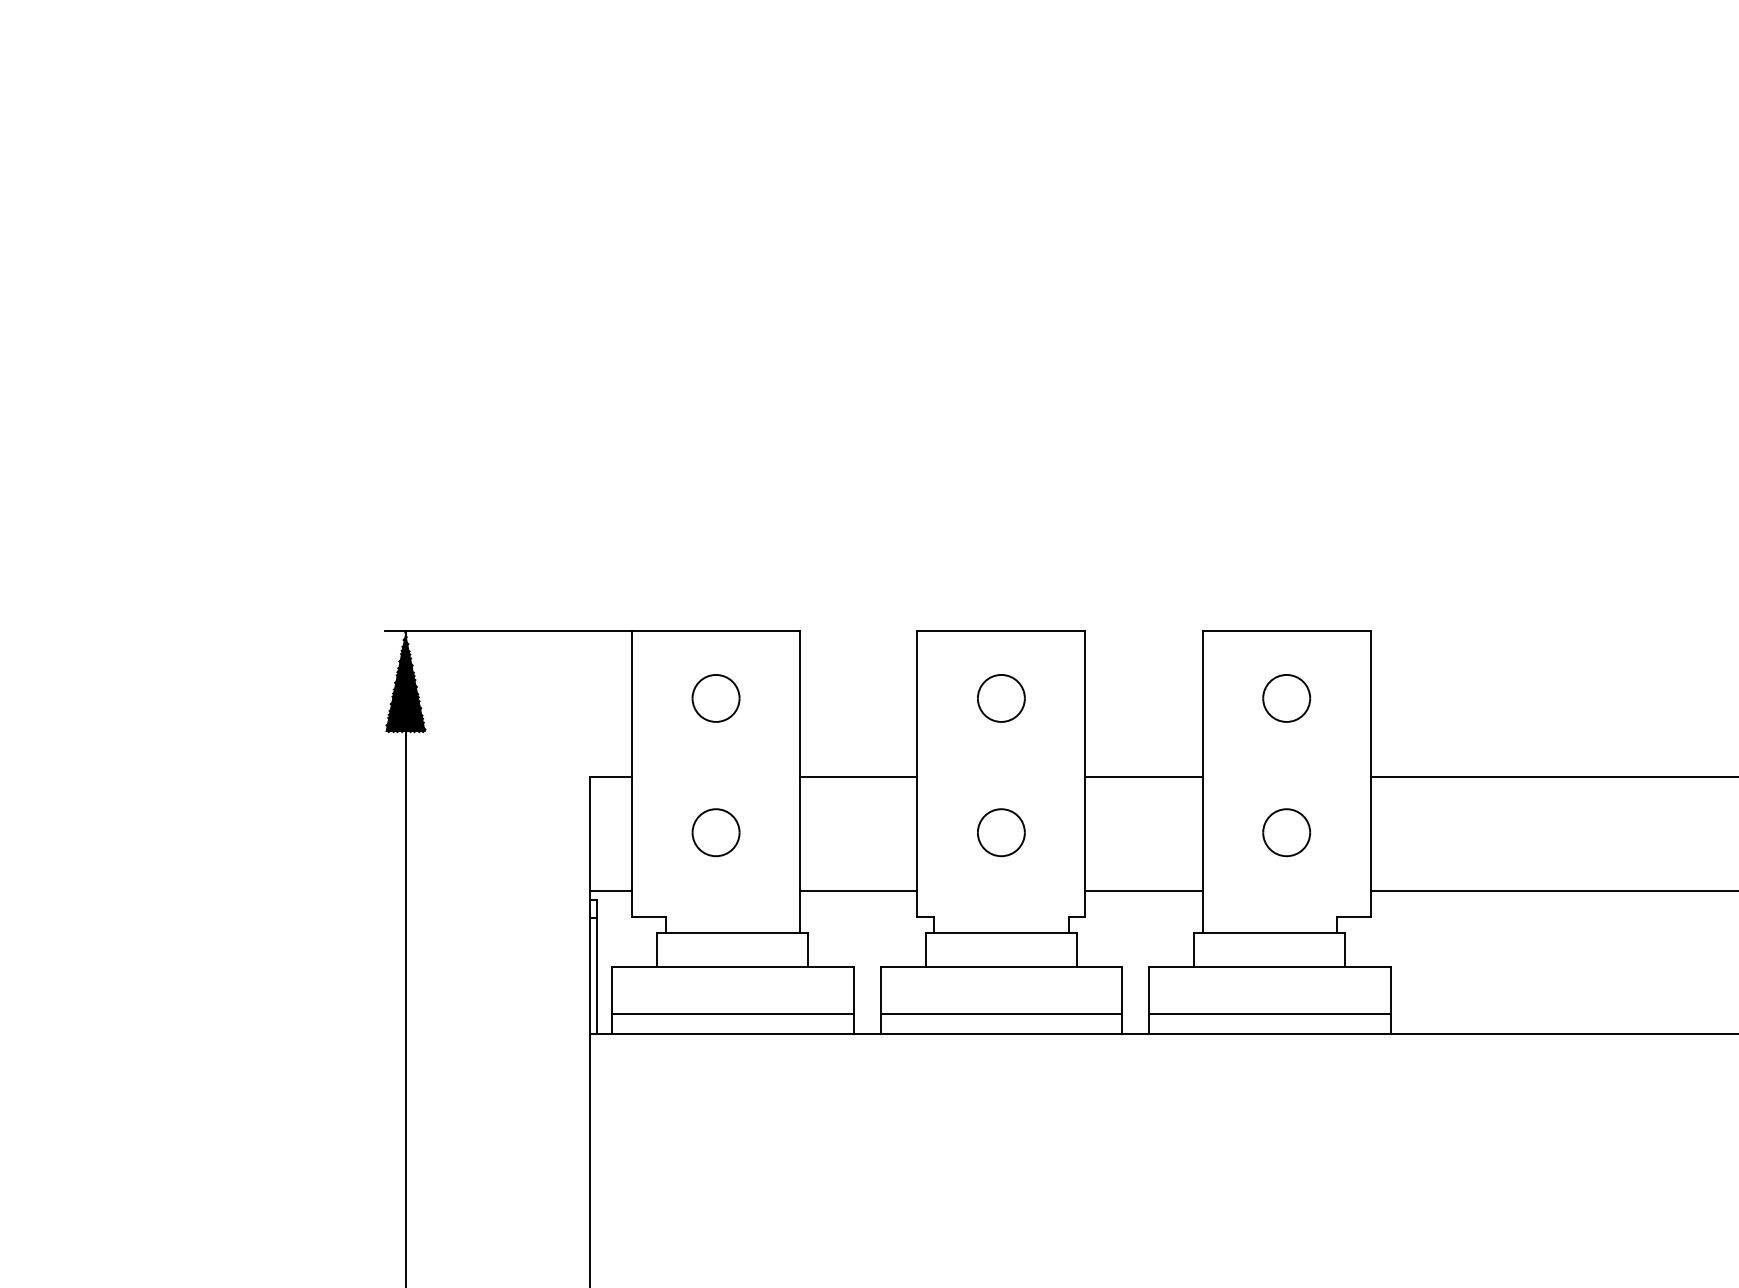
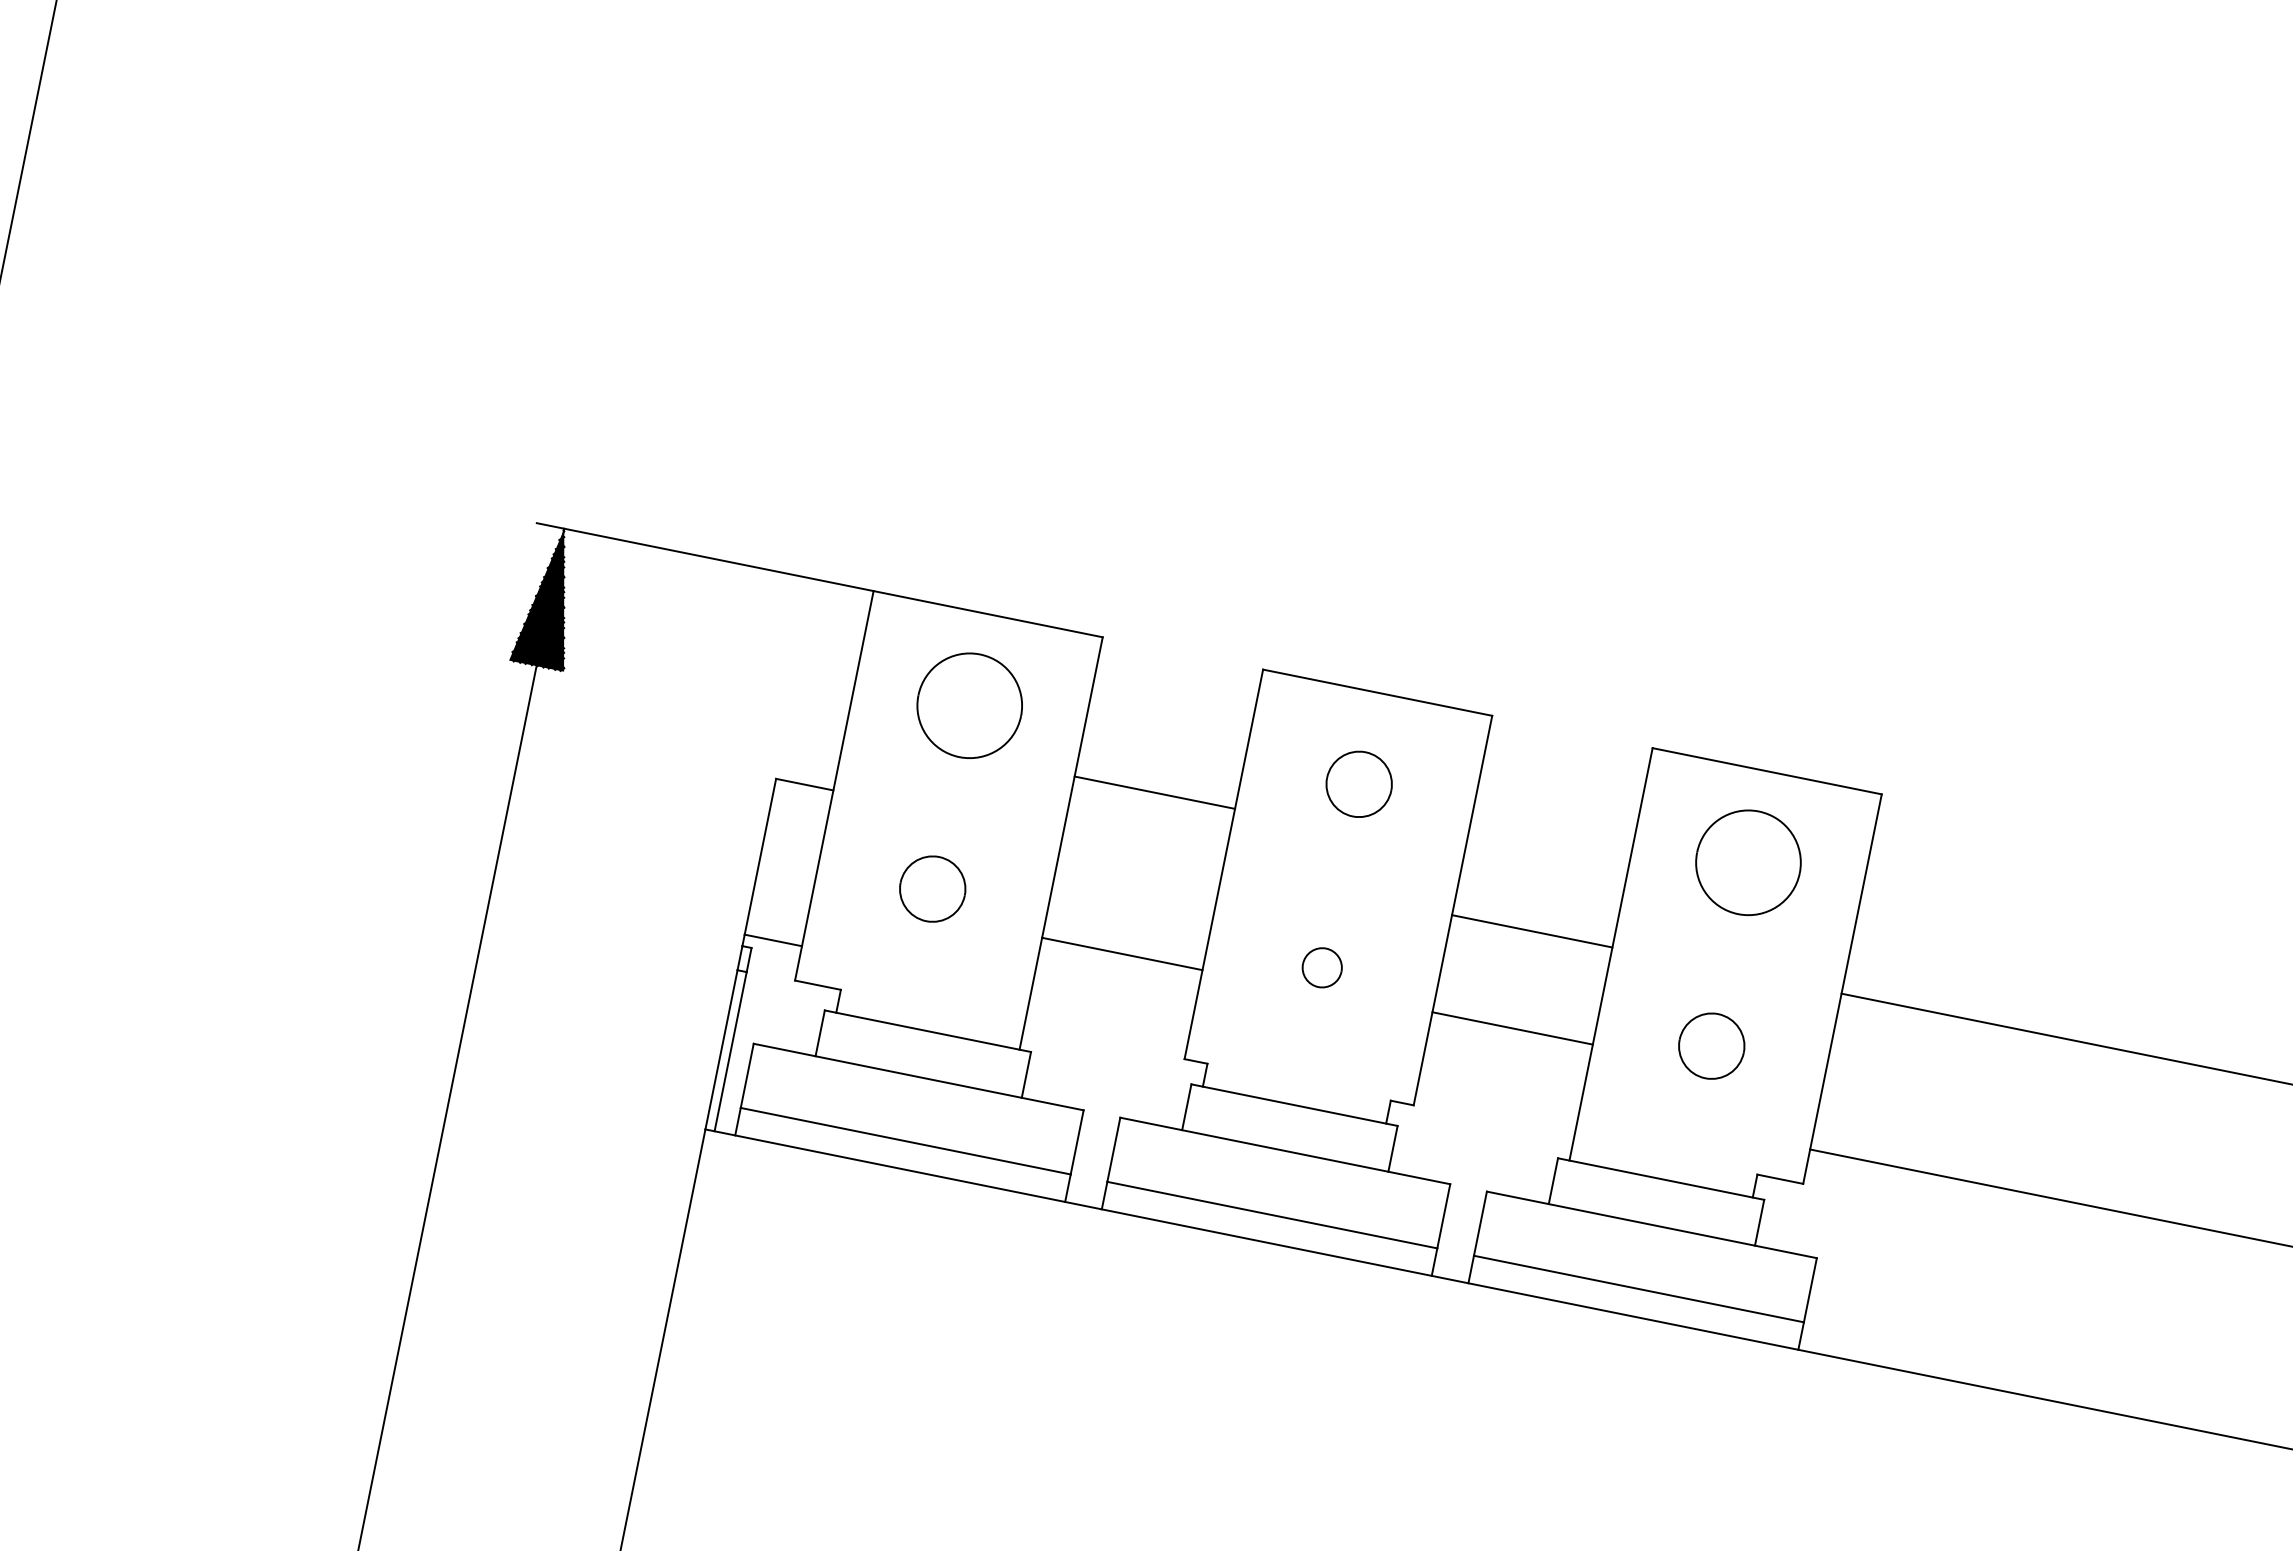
part: (715, 698) -> (968, 705), size x1.6
part: (1286, 698) -> (1748, 862), size x1.6
line: (858, 777) -> (1154, 792), moved
part: (1001, 832) -> (1322, 967), size x0.6
line: (858, 891) -> (1122, 953), moved
line: (1143, 891) -> (1511, 1028), moved

